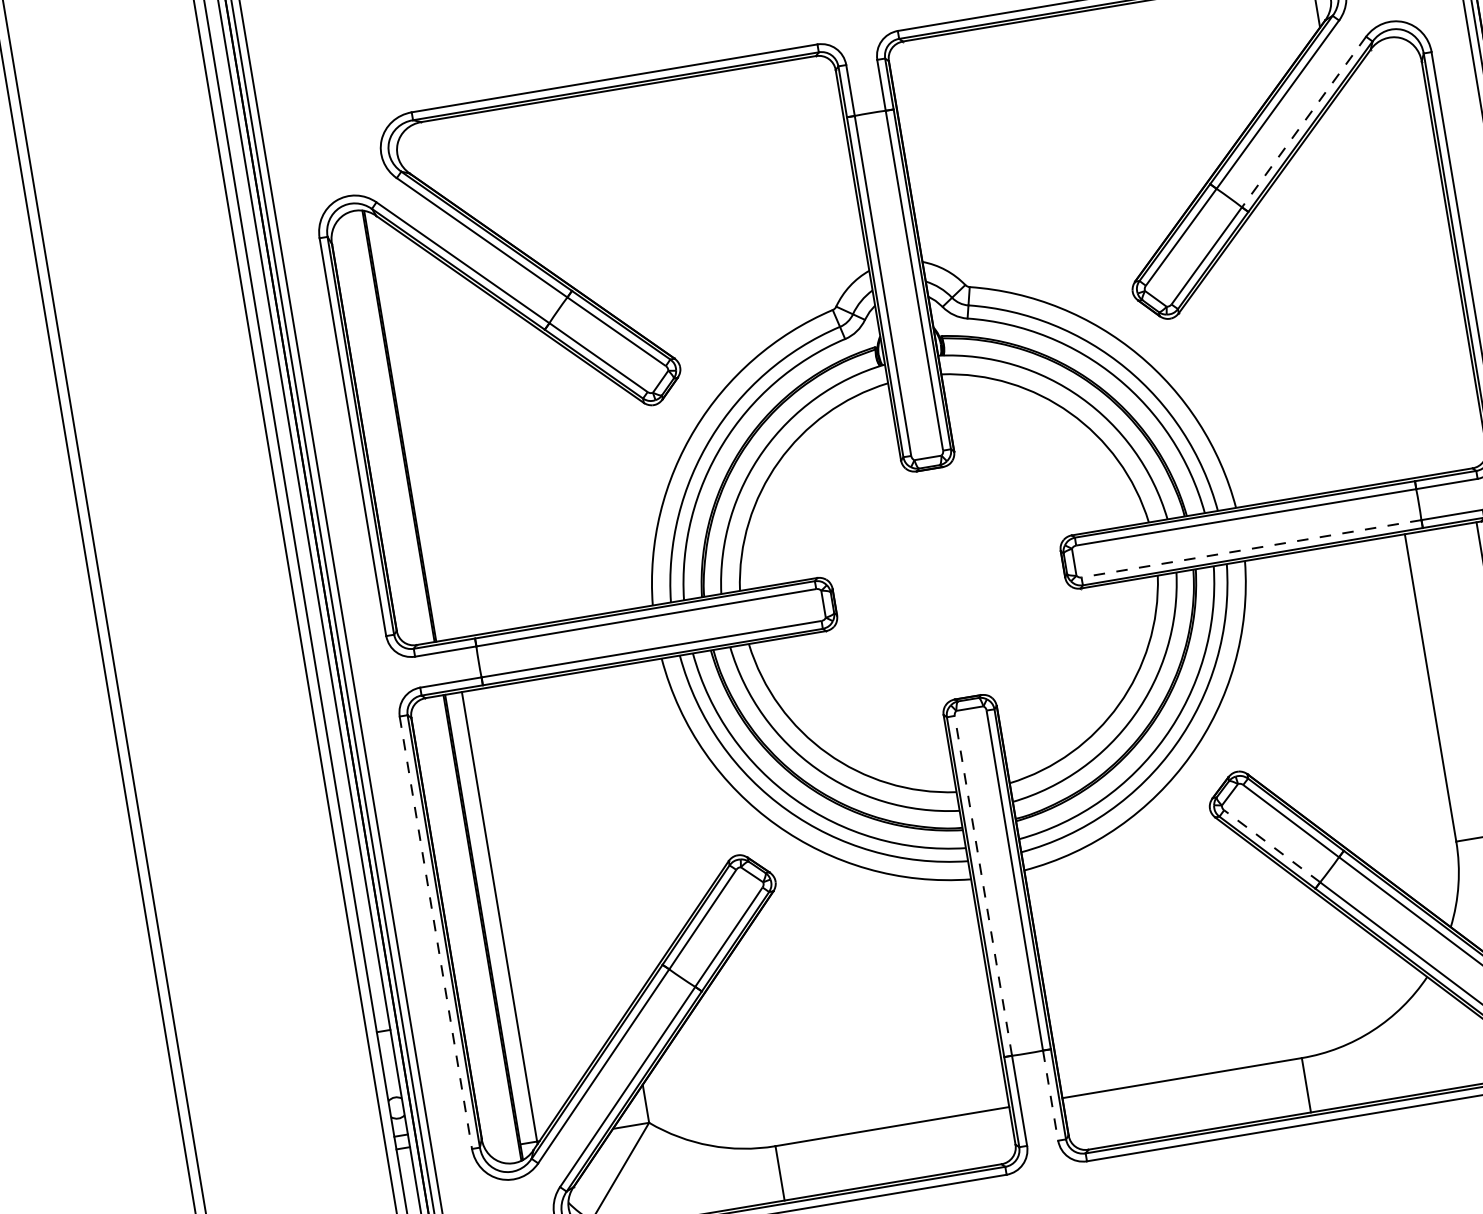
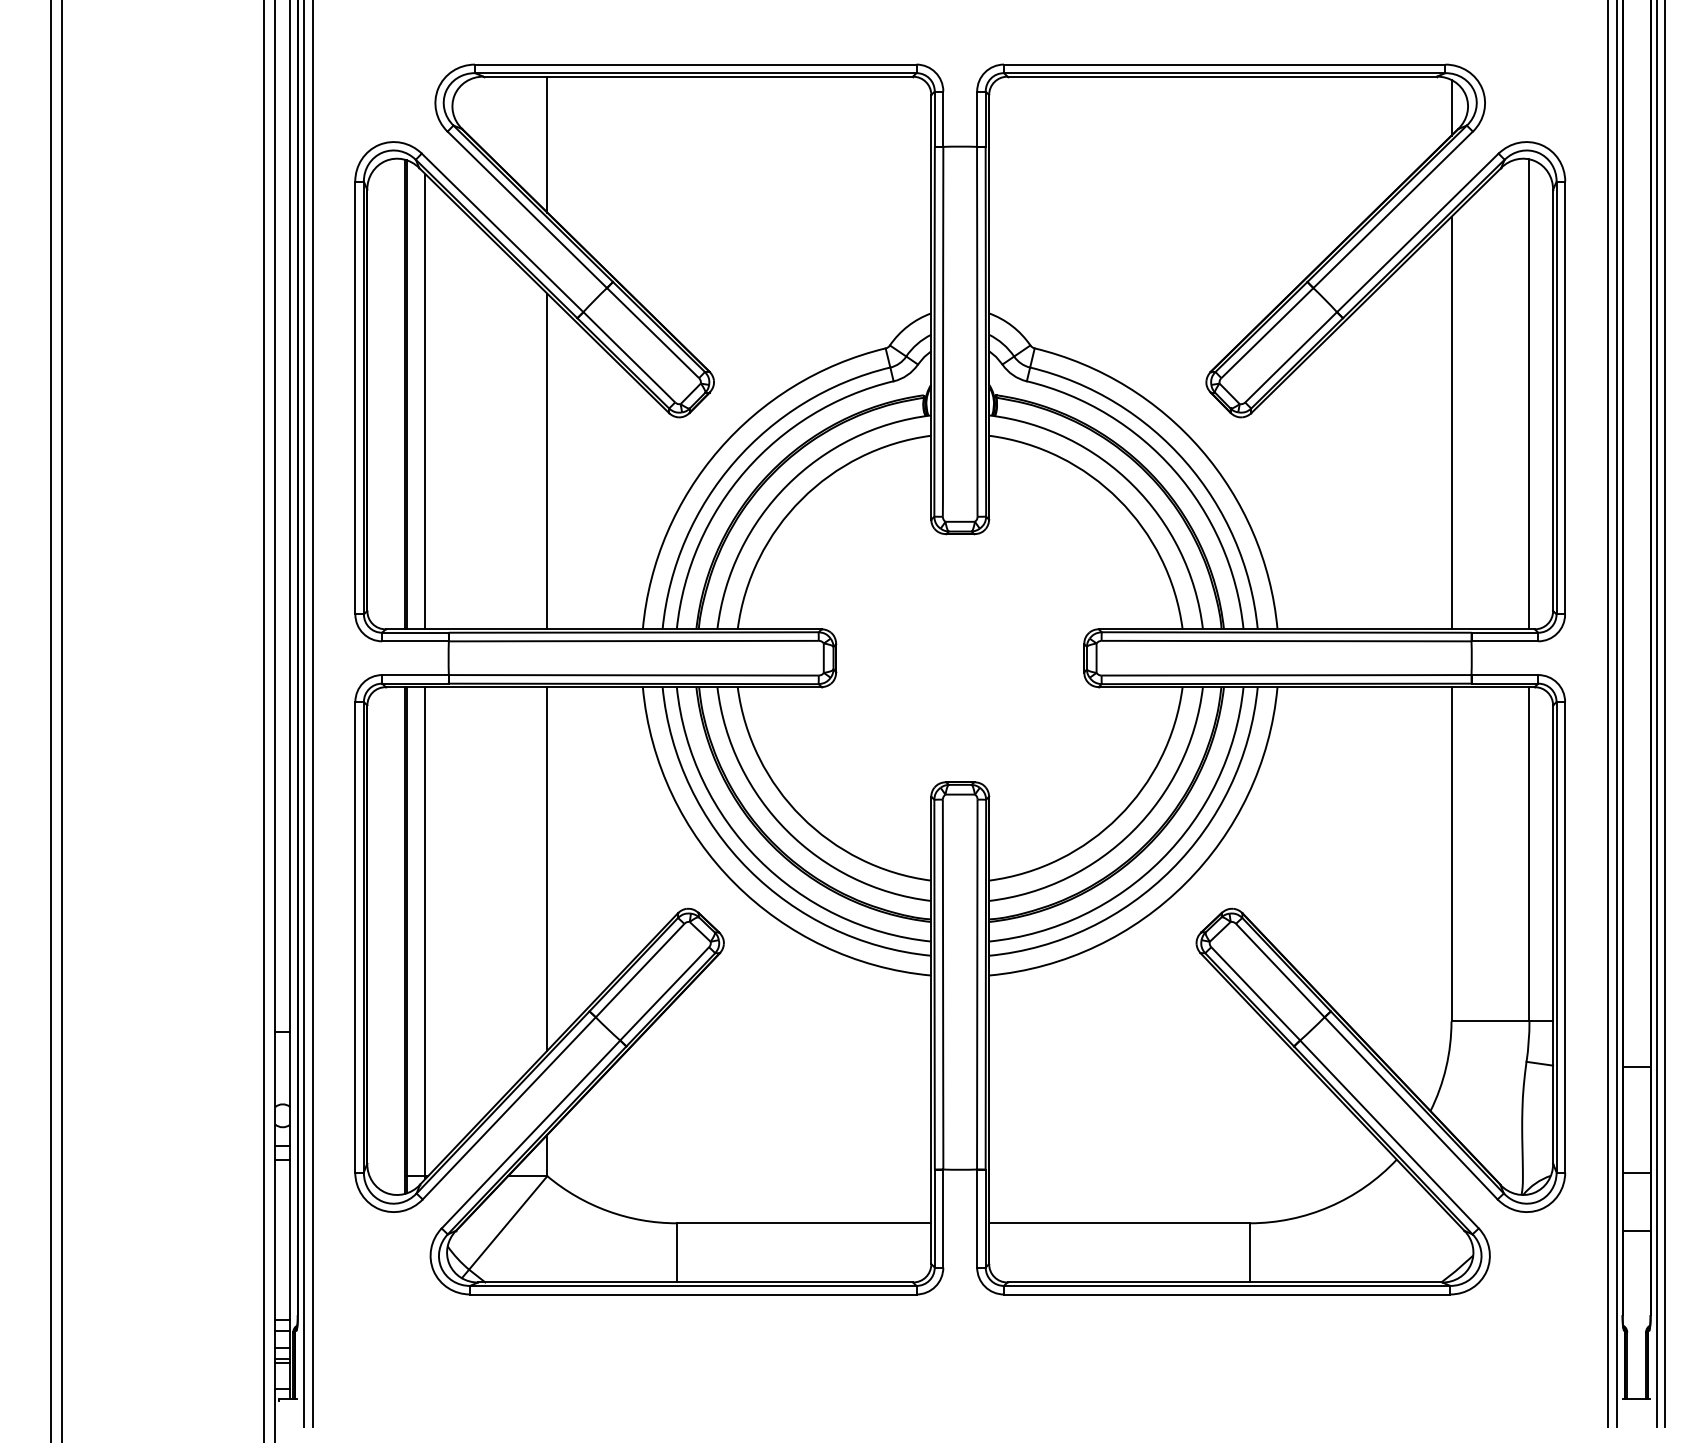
line: (1303, 122) -> (1417, 233), dashed -> solid
line: (490, 174) -> (547, 144), added
line: (1431, 253) -> (1529, 394), added
line: (1364, 291) -> (1451, 422), added
line: (418, 429) -> (425, 401), added
line: (539, 465) -> (547, 461), added
line: (1252, 548) -> (1287, 675), dashed -> solid
line: (601, 840) -> (547, 868), added
line: (1272, 846) -> (1255, 994), dashed -> solid
line: (983, 886) -> (943, 985), dashed -> solid
line: (436, 932) -> (355, 937), dashed -> solid
line: (1051, 1096) -> (977, 1219), dashed -> solid

